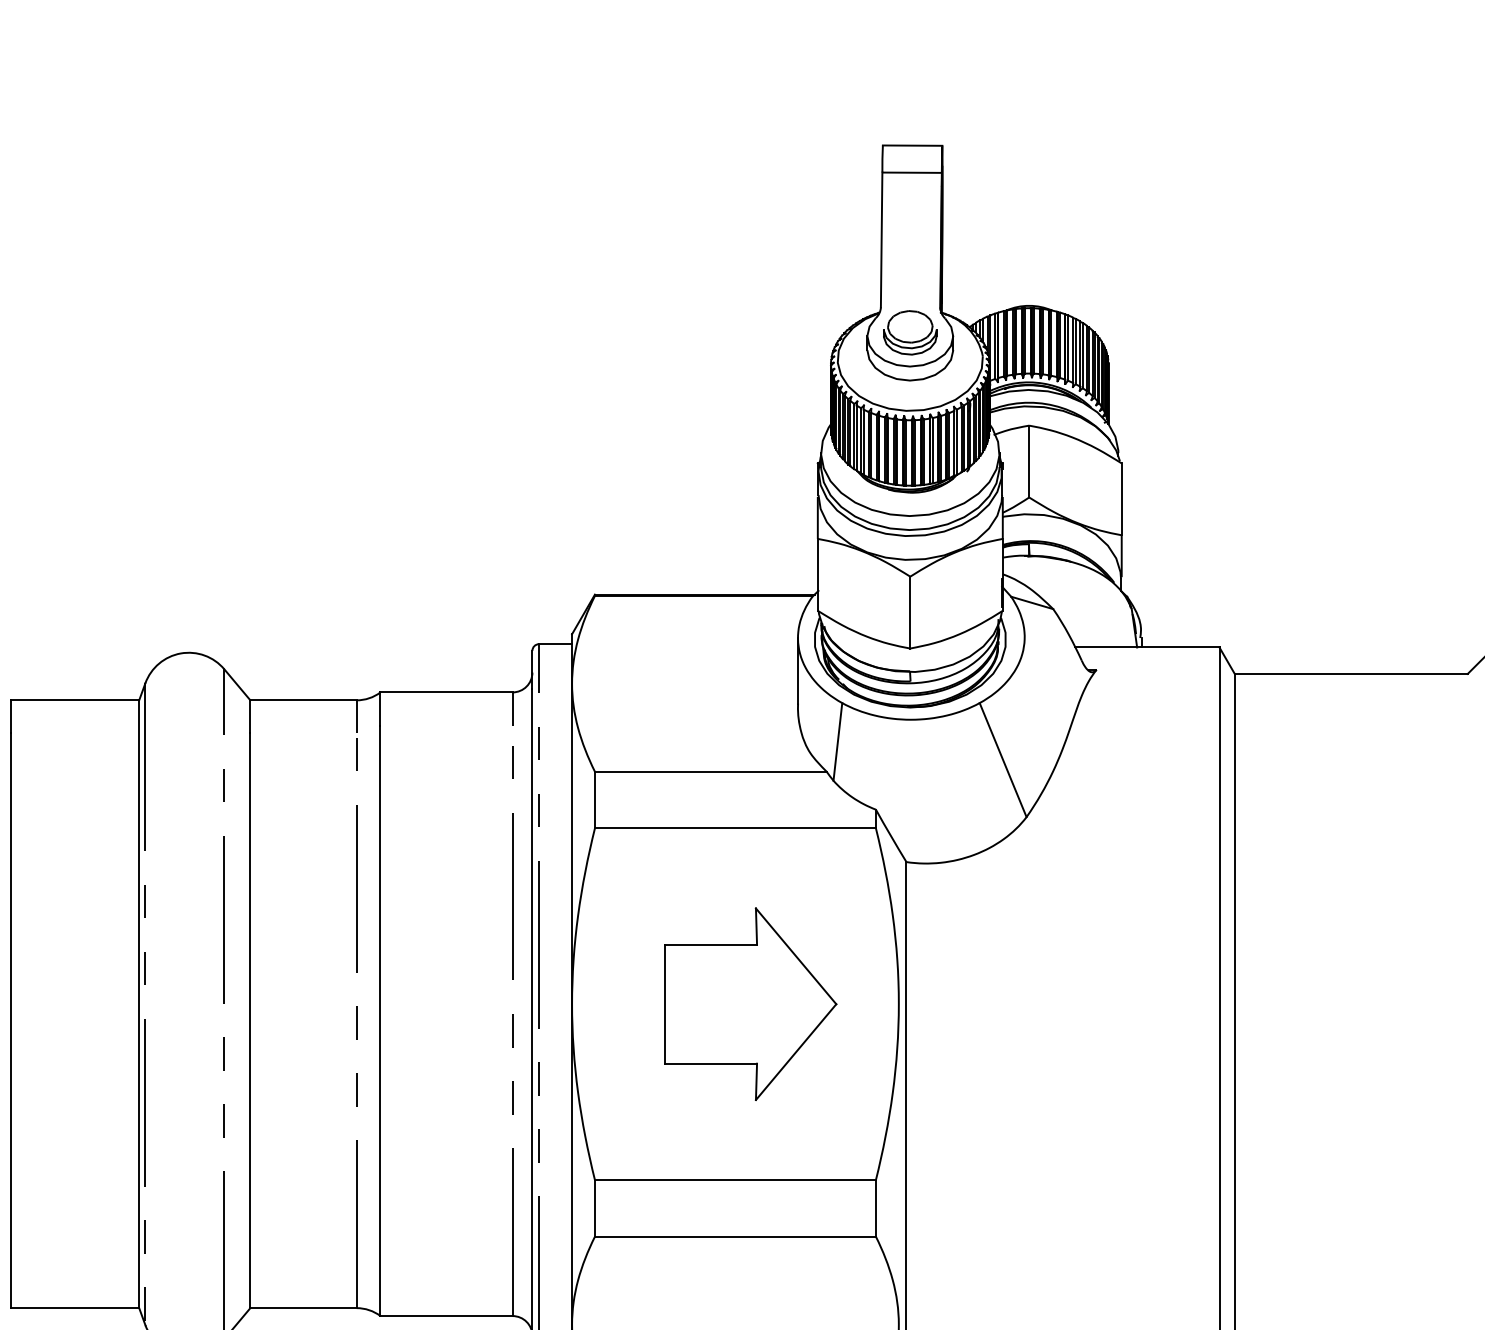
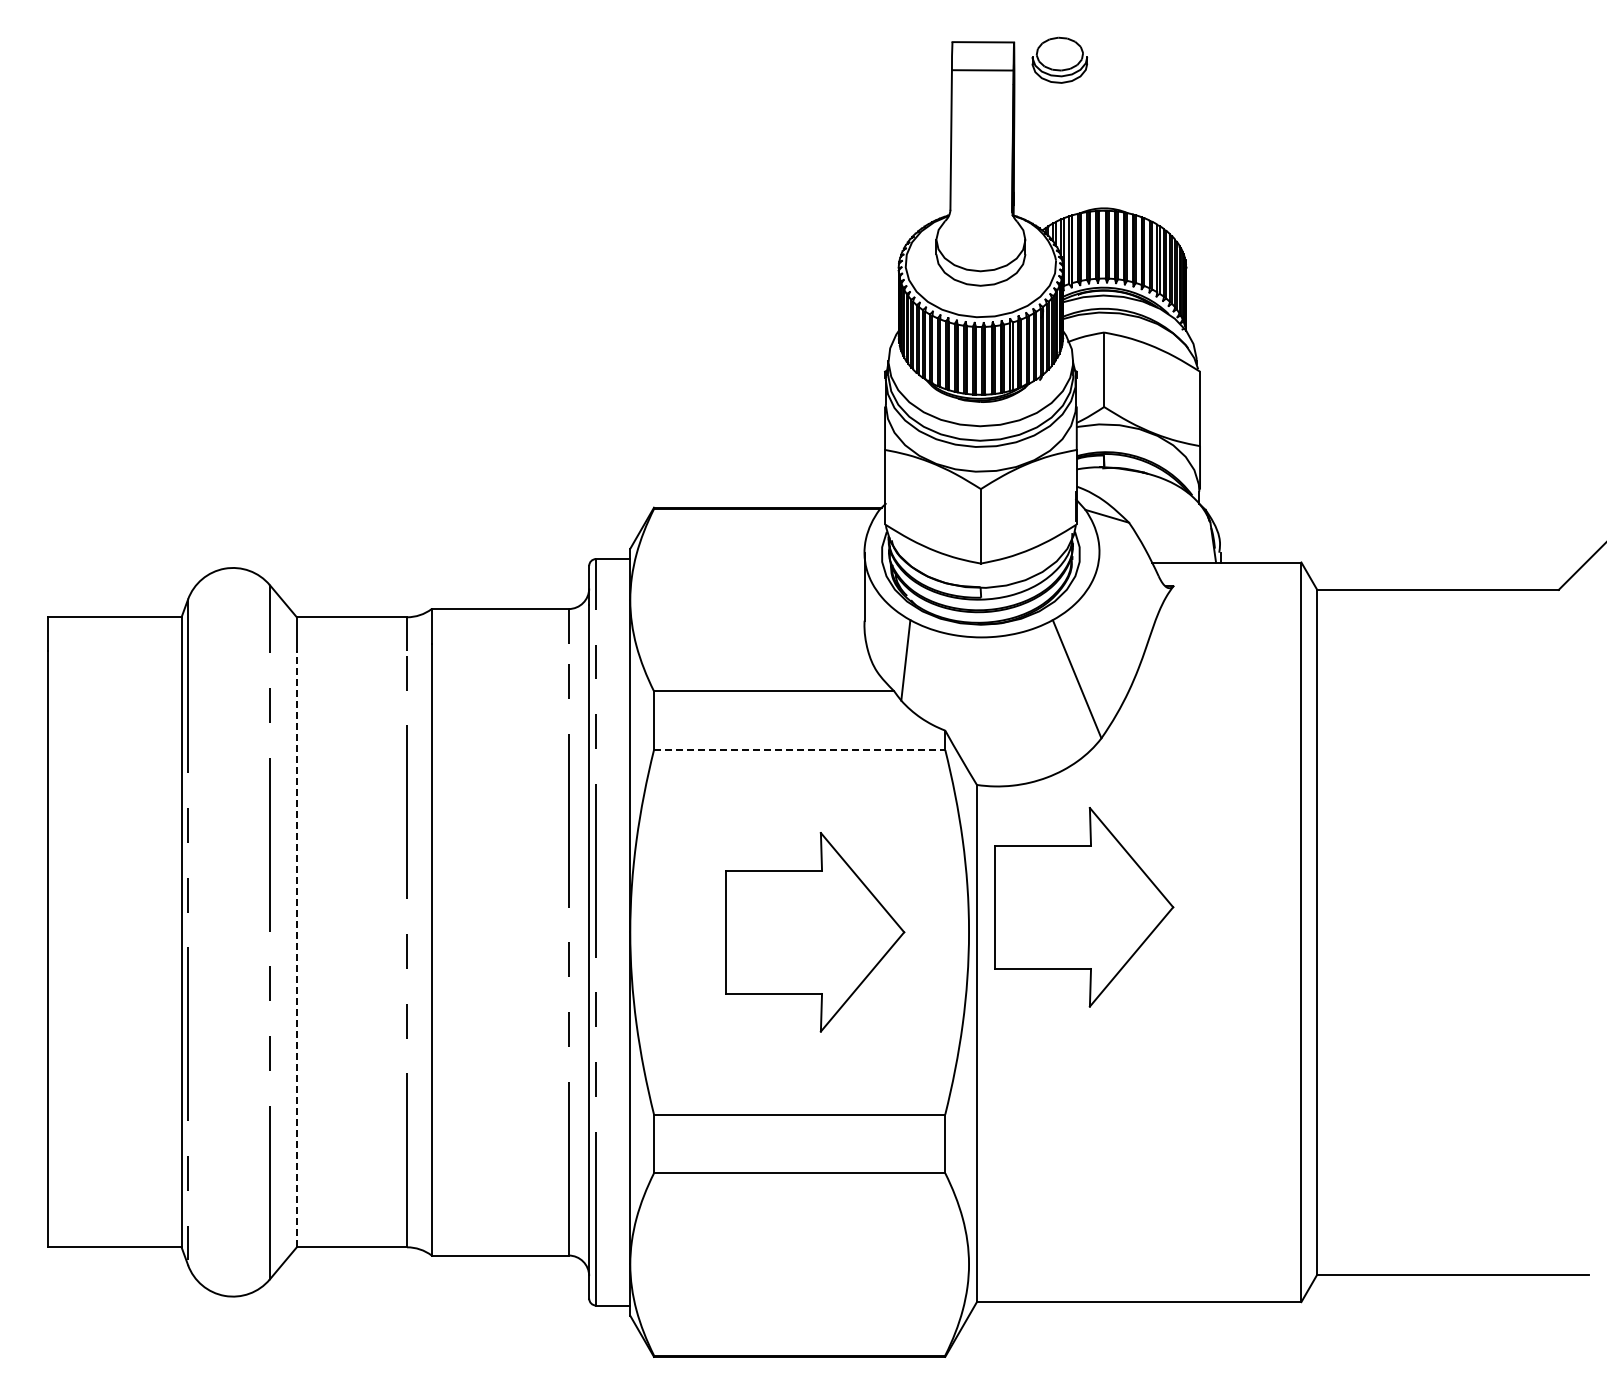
part: (909, 332) -> (1059, 59), moved
line: (735, 828) -> (799, 750), solid -> dashed
part: (1010, 980) -> (1084, 907), added
line: (250, 1019) -> (296, 948), solid -> dashed

